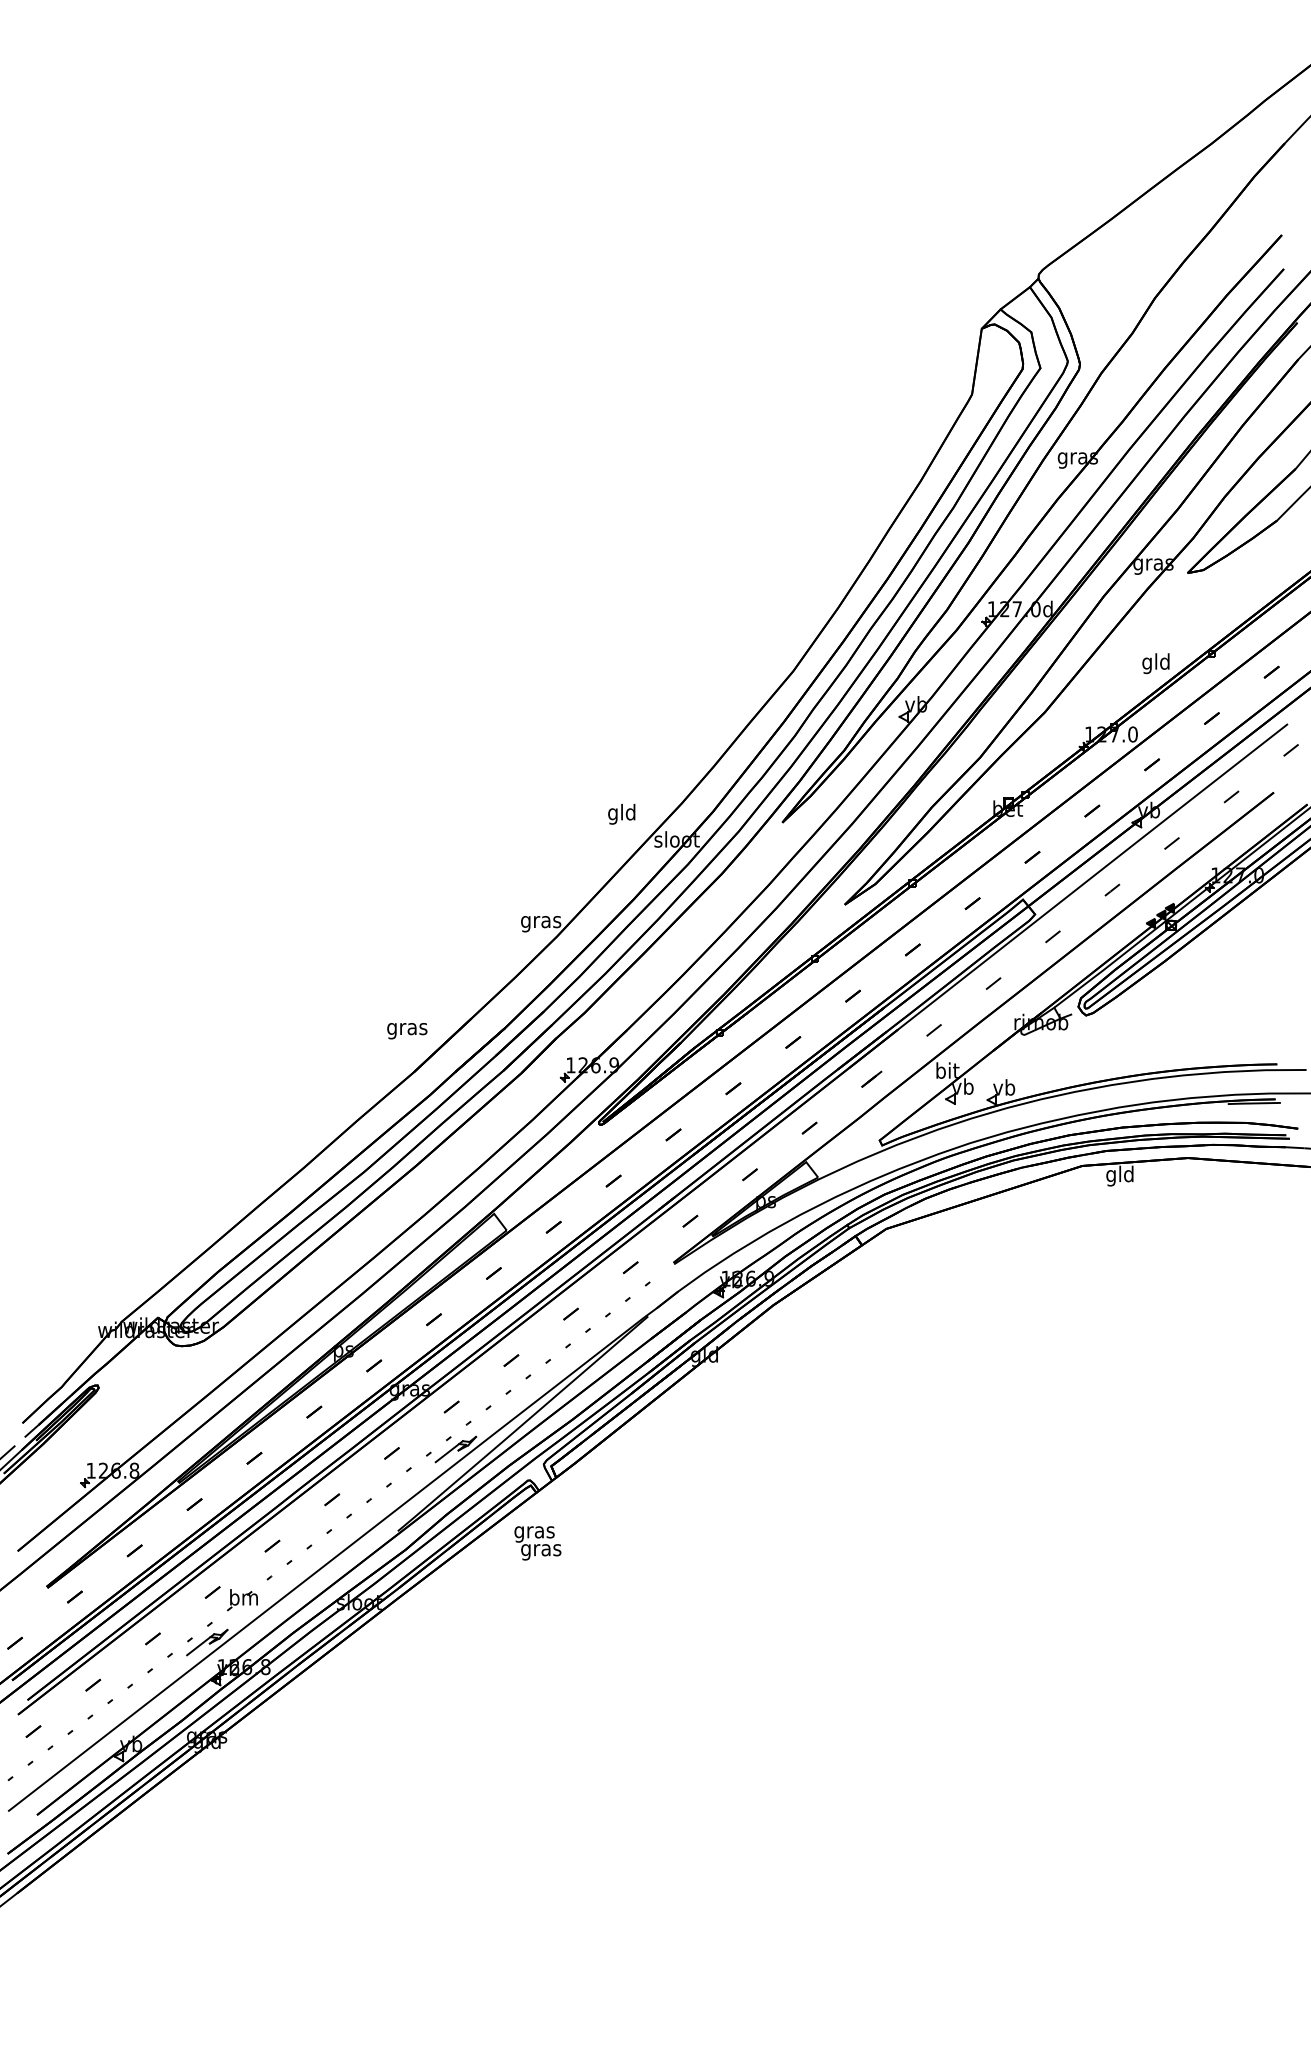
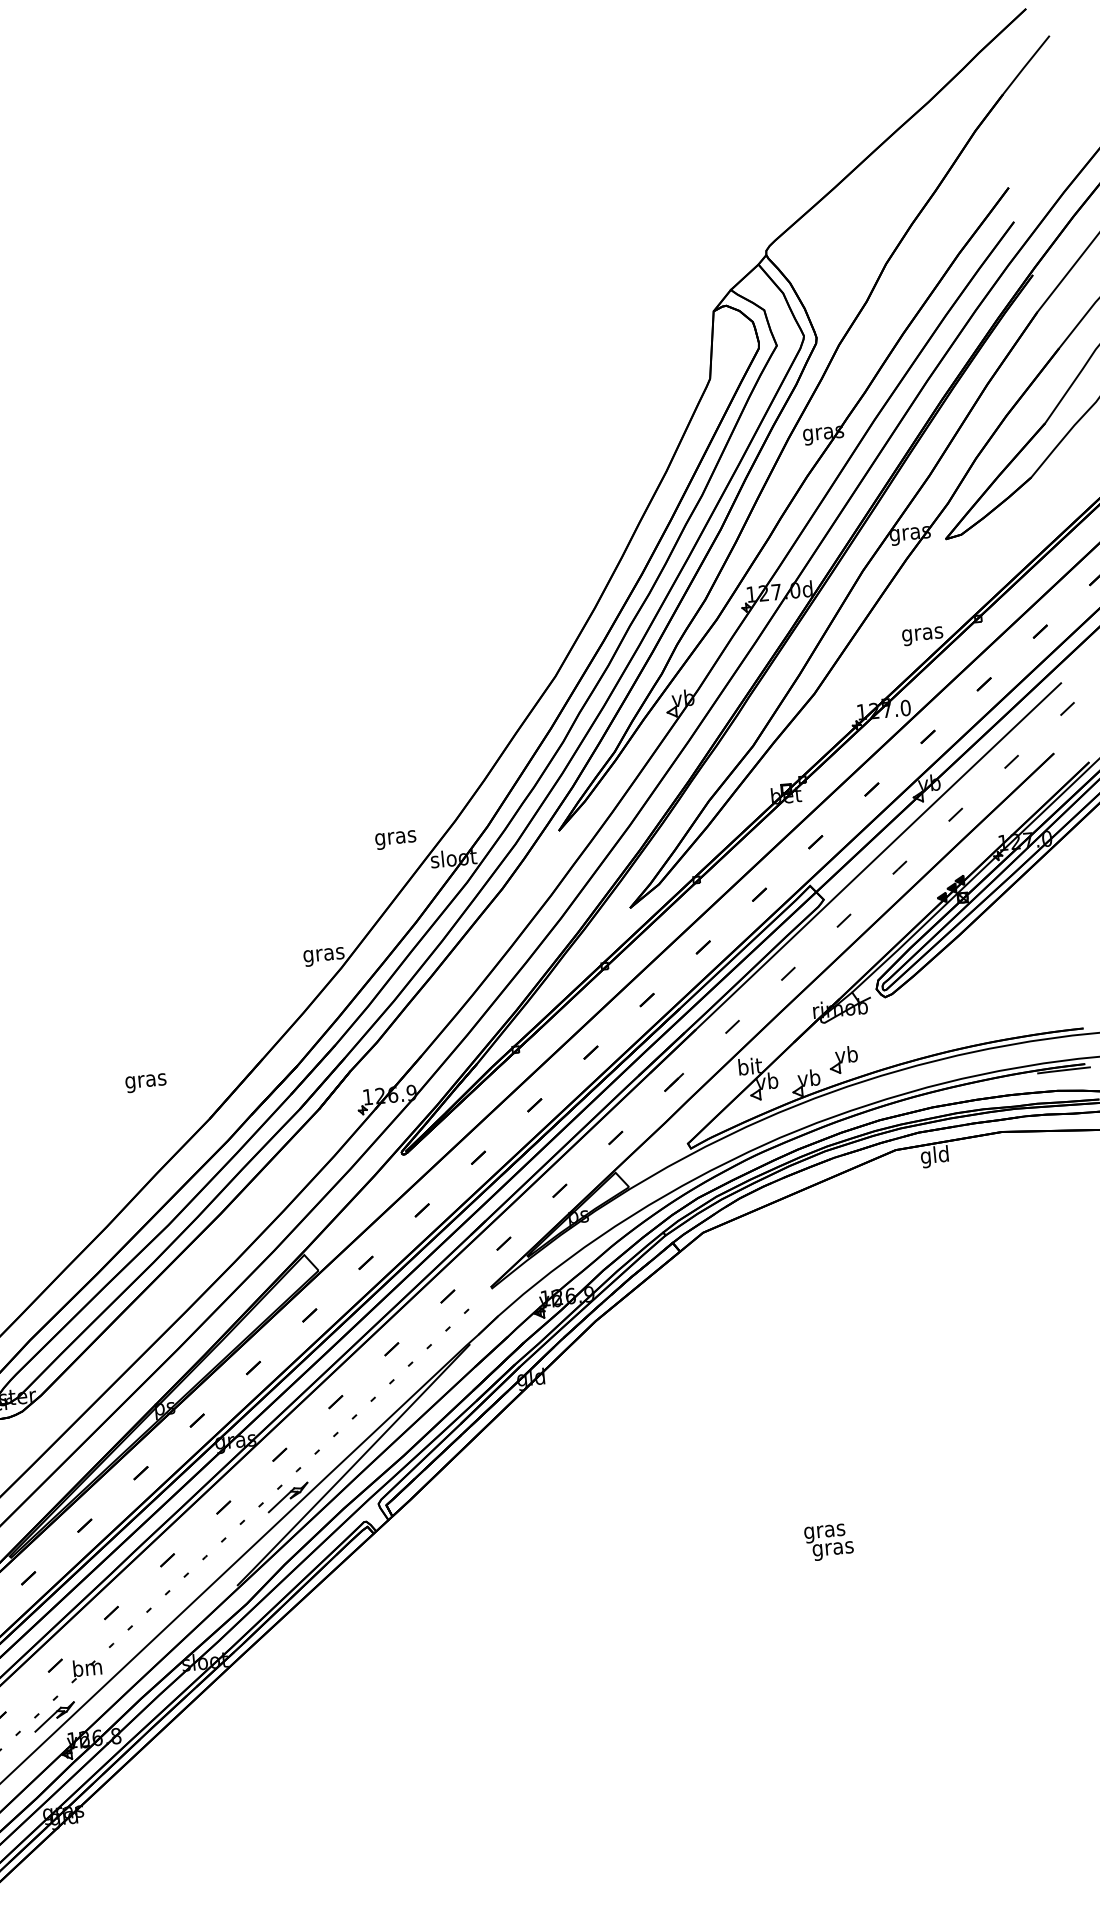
text: (1156, 663) -> (922, 633), gld -> gras
text: (622, 813) -> (395, 837), gld -> gras
text: (407, 1031) -> (146, 1083), moved
part: (1039, 1072) -> (843, 1059), added
text: (537, 1543) -> (828, 1542), moved

